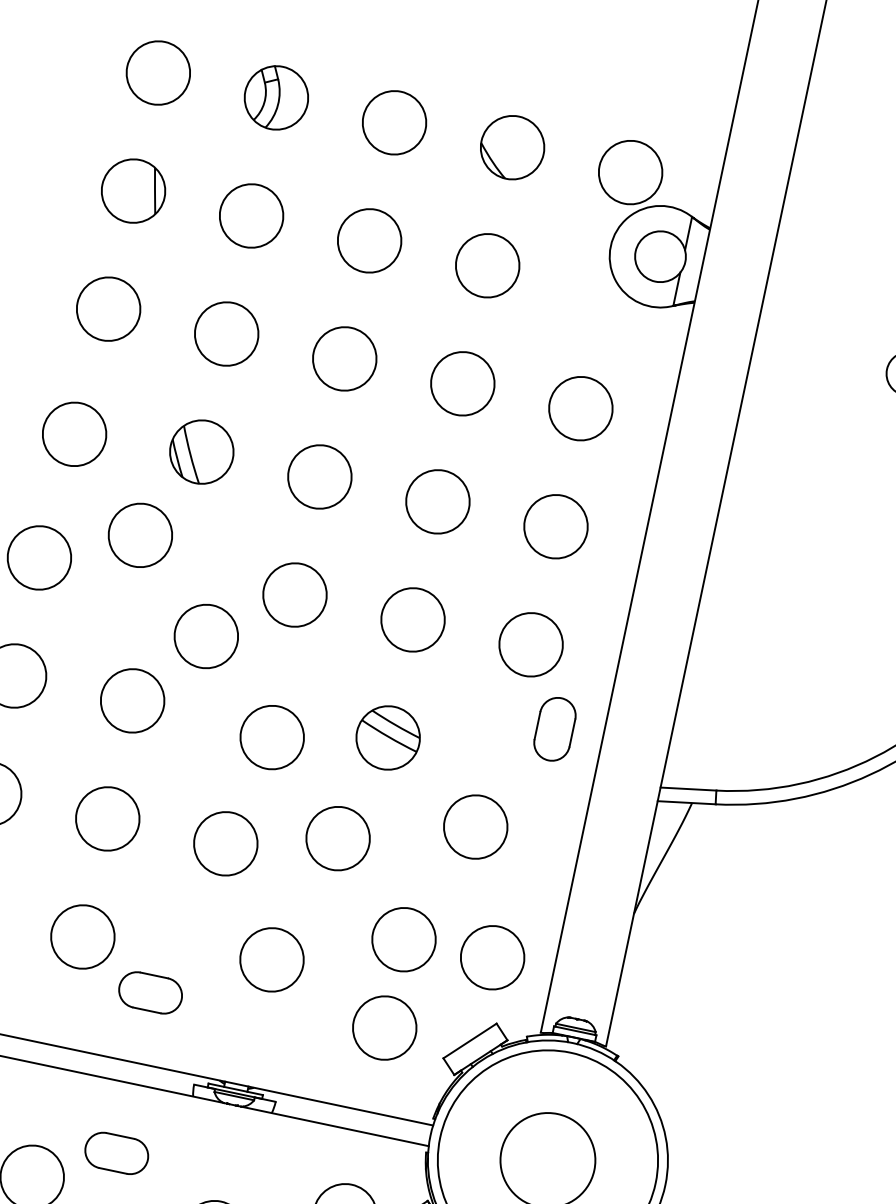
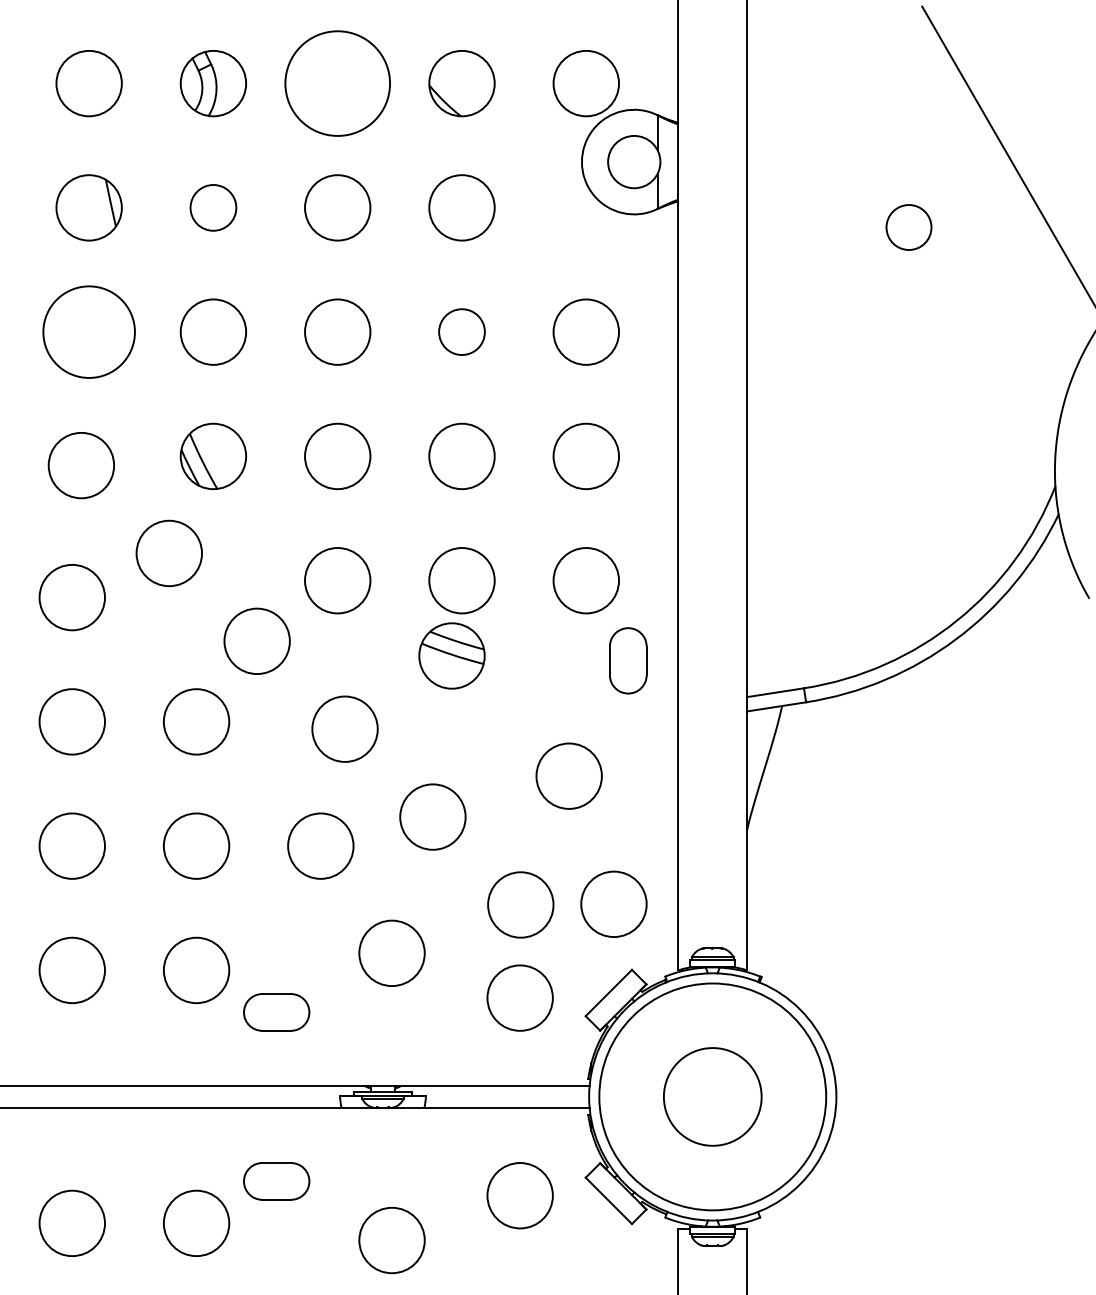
circle: (394, 122) -> (337, 83), size x1.6
circle: (251, 215) -> (213, 207), size x0.7
circle: (108, 308) -> (88, 331), size x1.4
circle: (462, 383) -> (461, 331), size x0.7
part: (387, 737) -> (451, 655), moved

